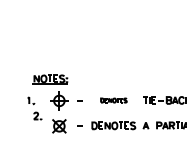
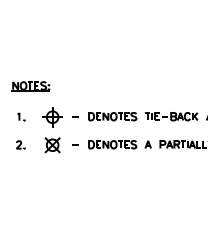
part: (50, 79) -> (30, 86), moved
part: (113, 100) -> (112, 116), size x1.67
part: (37, 115) -> (20, 144), moved

